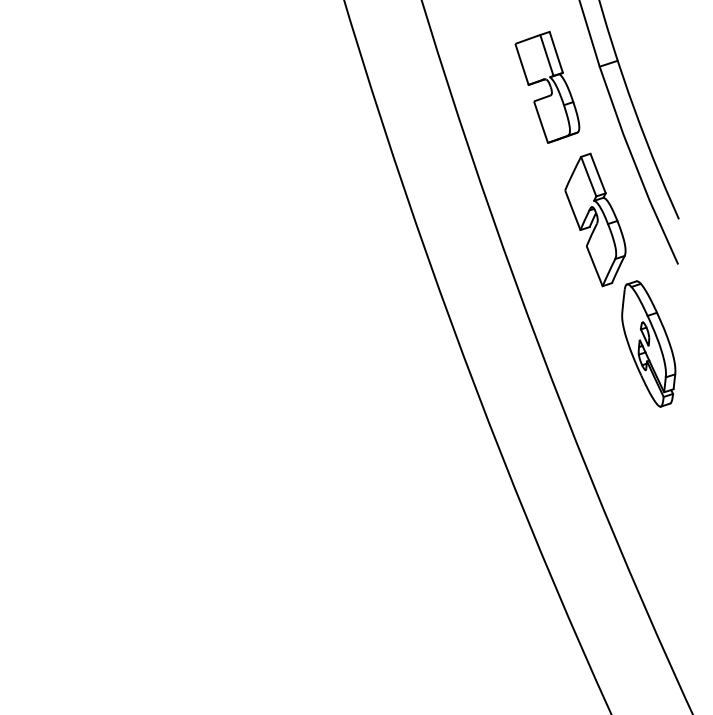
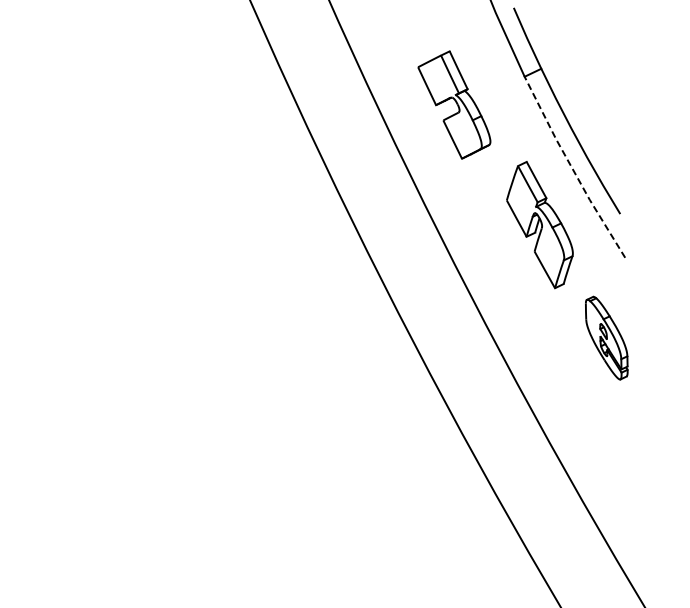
part: (547, 87) -> (454, 105), moved
line: (635, 165) -> (571, 167), solid -> dashed
part: (648, 343) -> (606, 337), size x0.7

